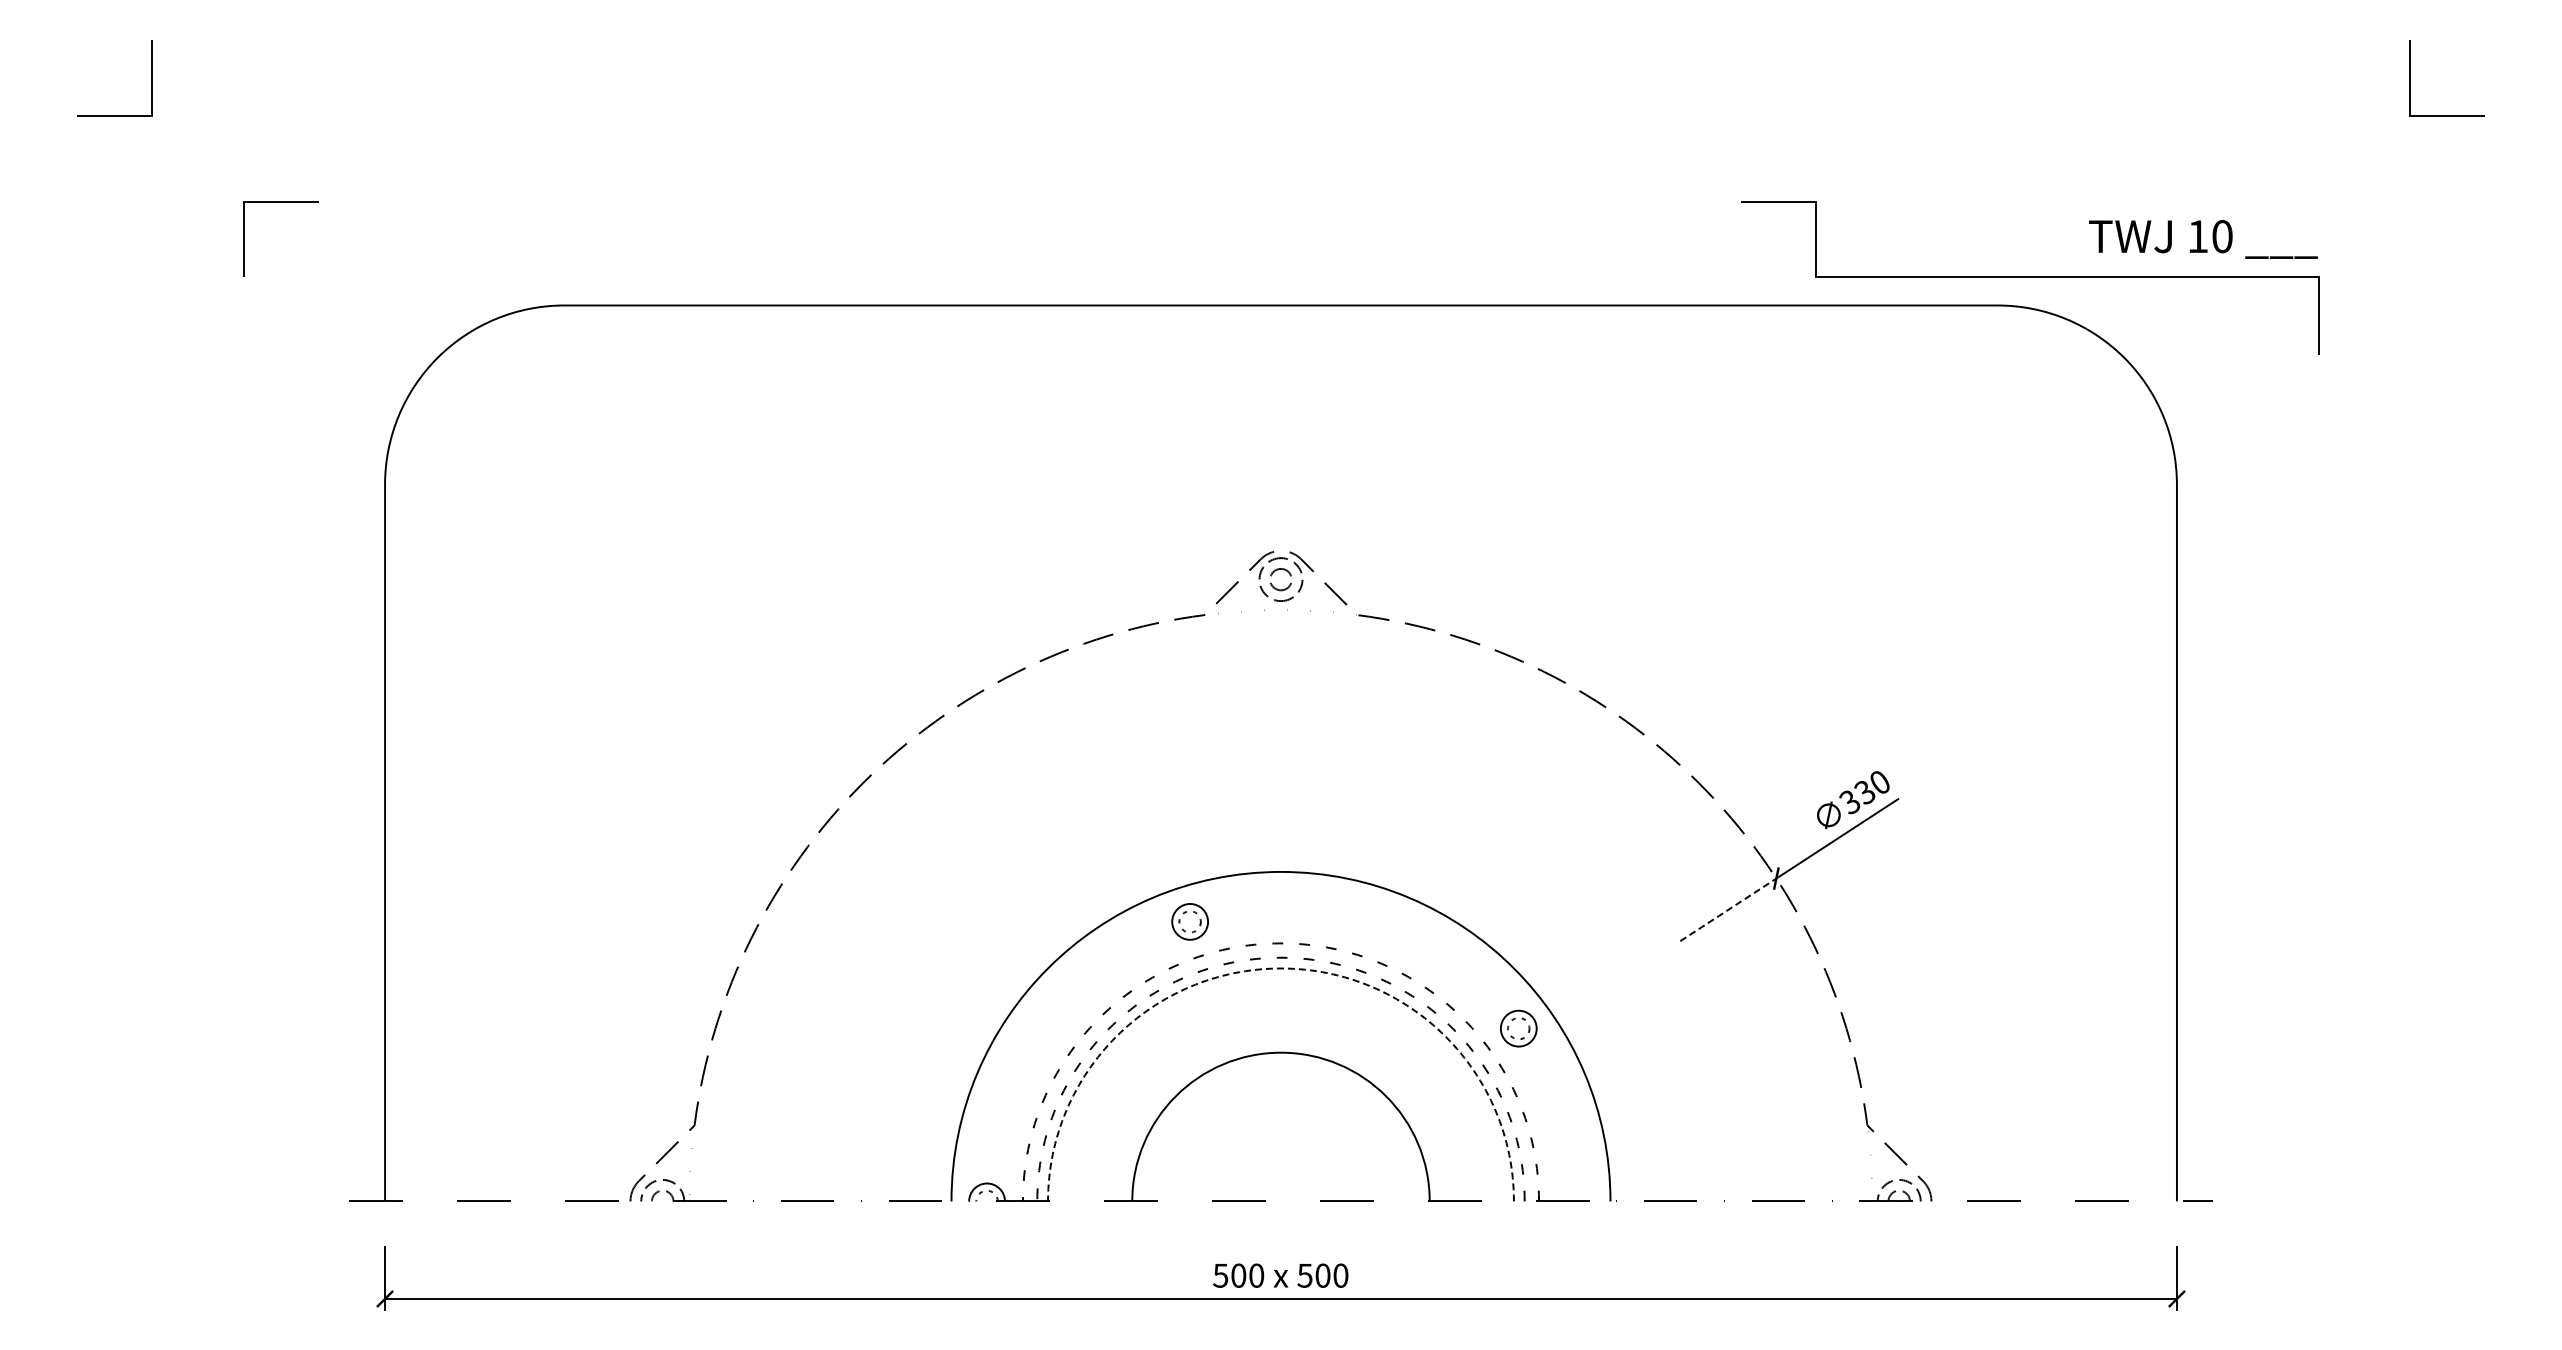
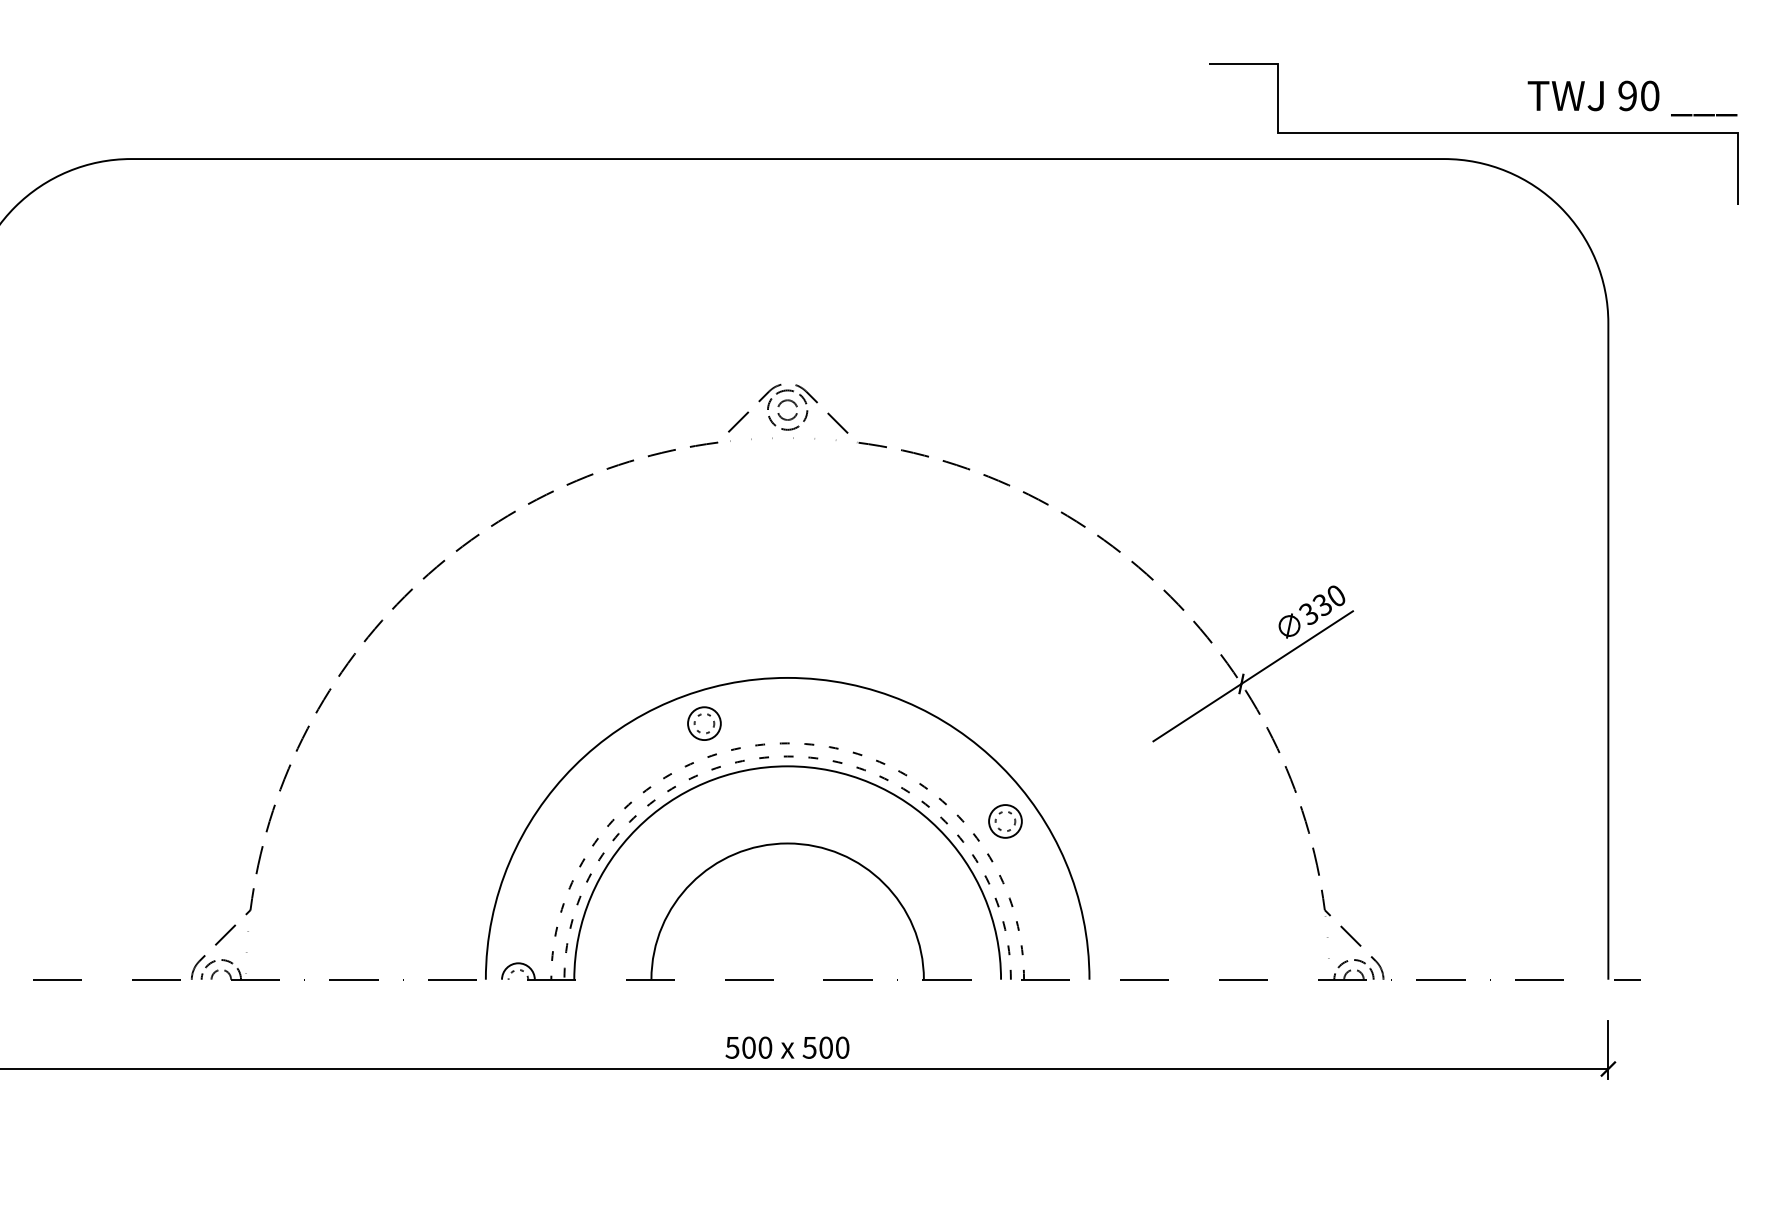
text: (2197, 236) -> (1627, 95), 10 -> 90
line: (1728, 909) -> (1197, 712), dashed -> solid
arc: (1280, 968) -> (787, 766), dashed -> solid

